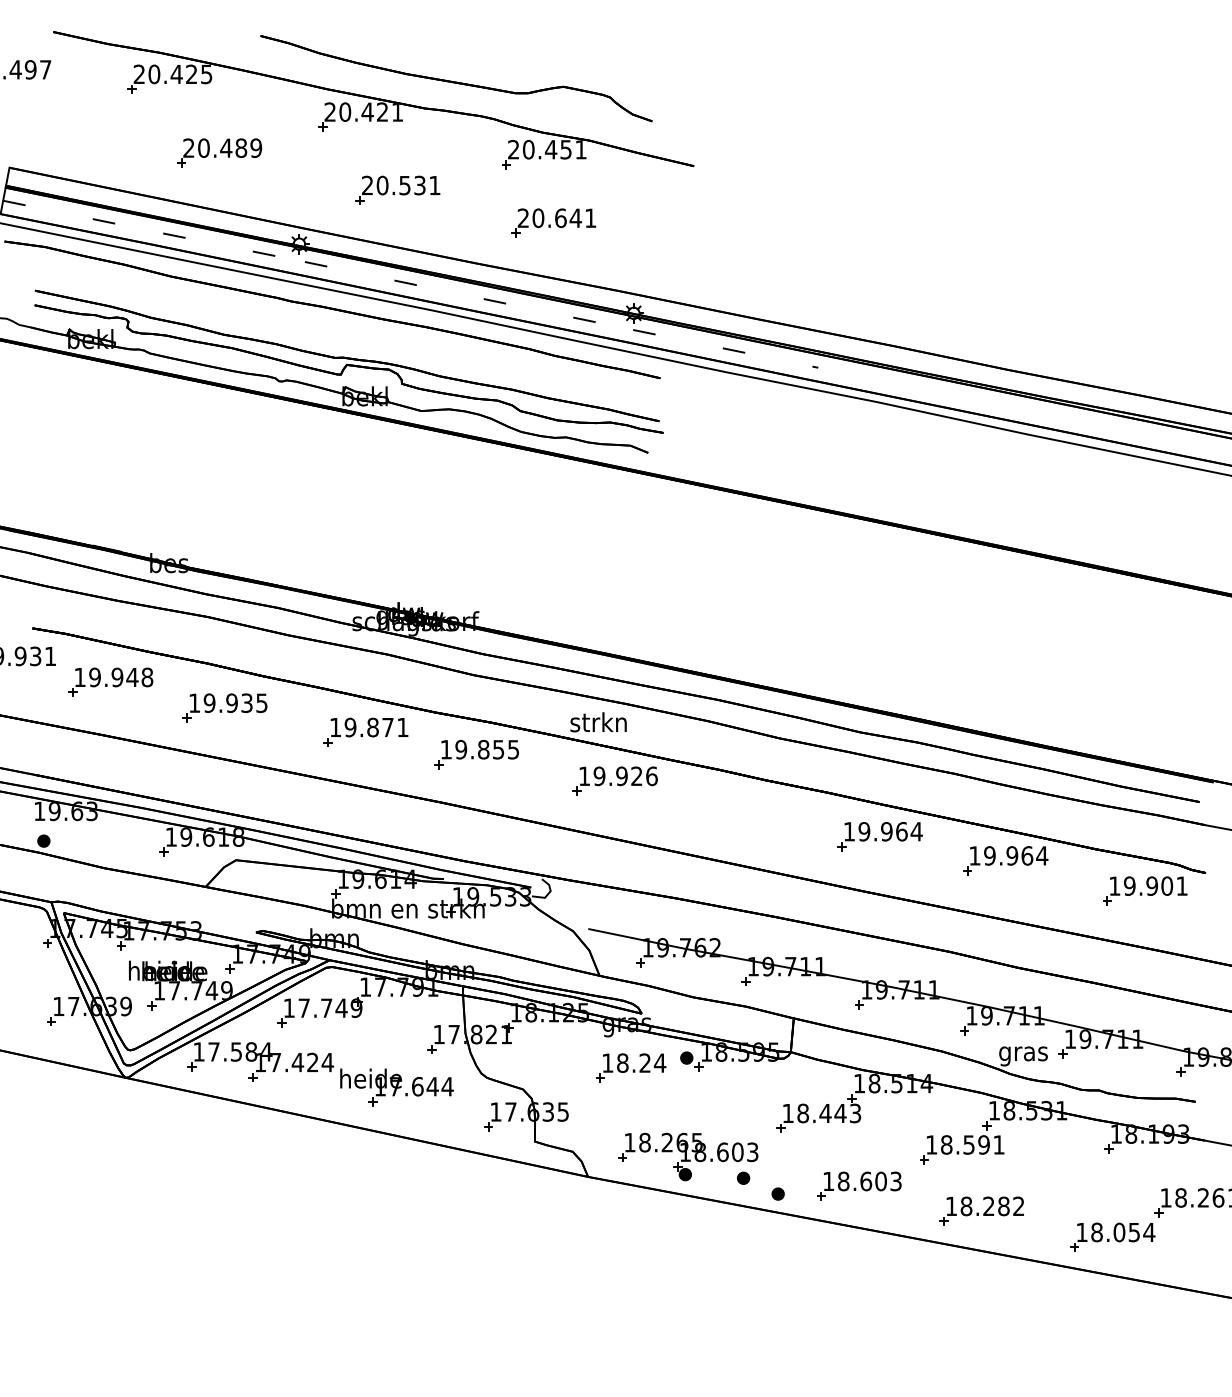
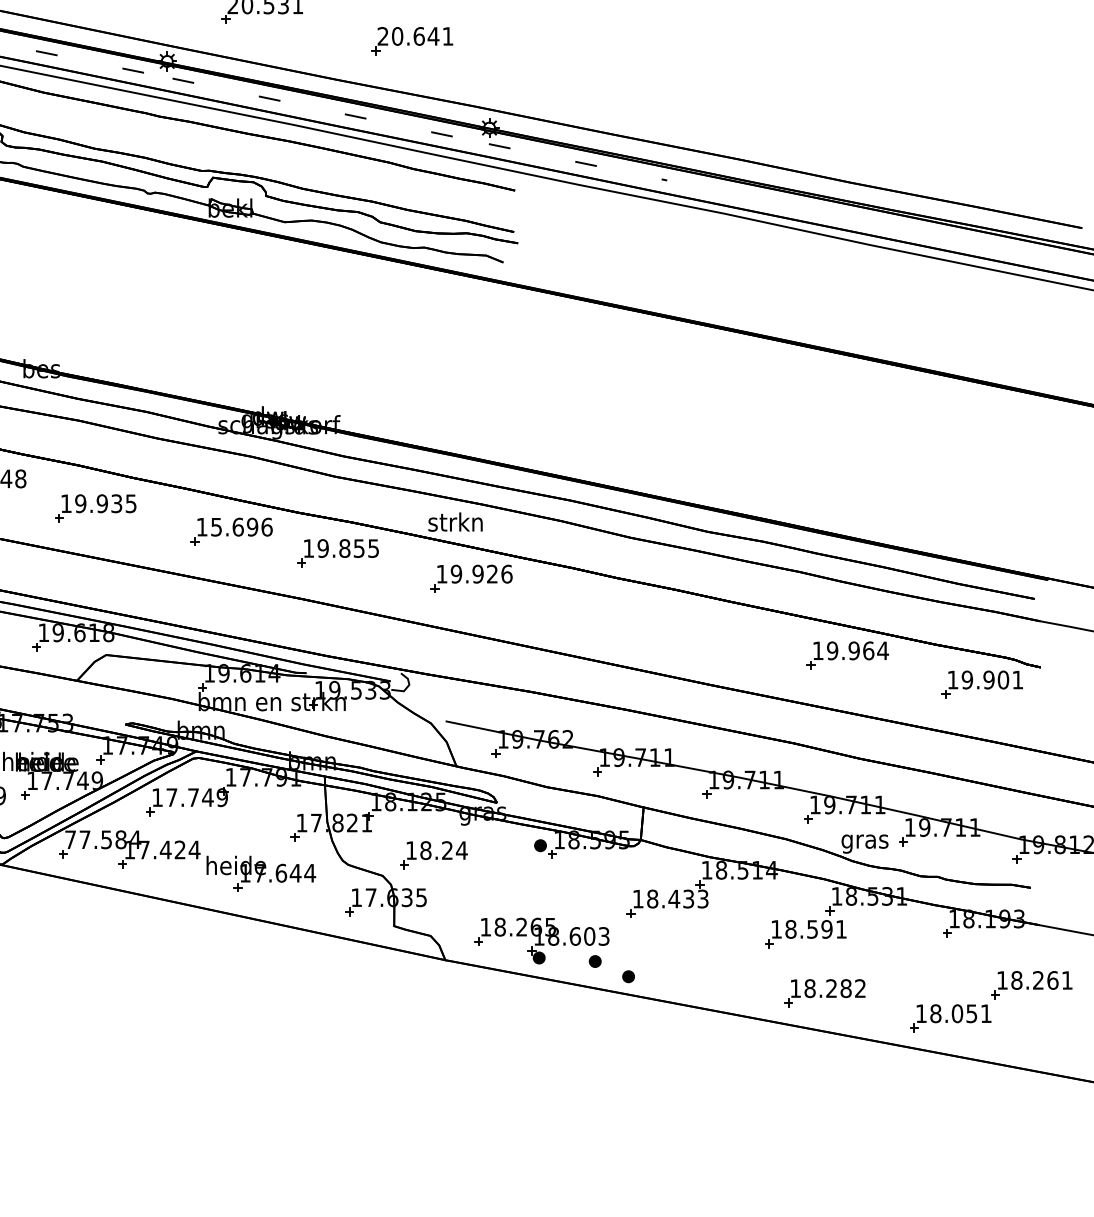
text: (376, 727) -> (241, 527), 19.871 -> 15.696
part: (879, 836) -> (726, 632), removed
text: (198, 1051) -> (70, 839), 17.584 -> 77.584
part: (631, 1067) -> (434, 854), moved
text: (840, 1113) -> (688, 899), 18.443 -> 18.433
part: (859, 1185) -> (706, 968), removed
text: (1149, 1232) -> (986, 1013), 18.054 -> 18.051

